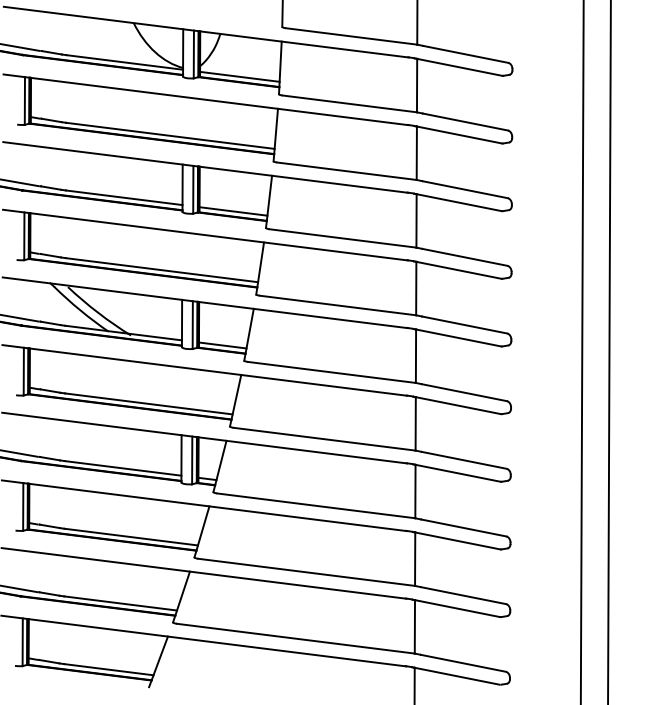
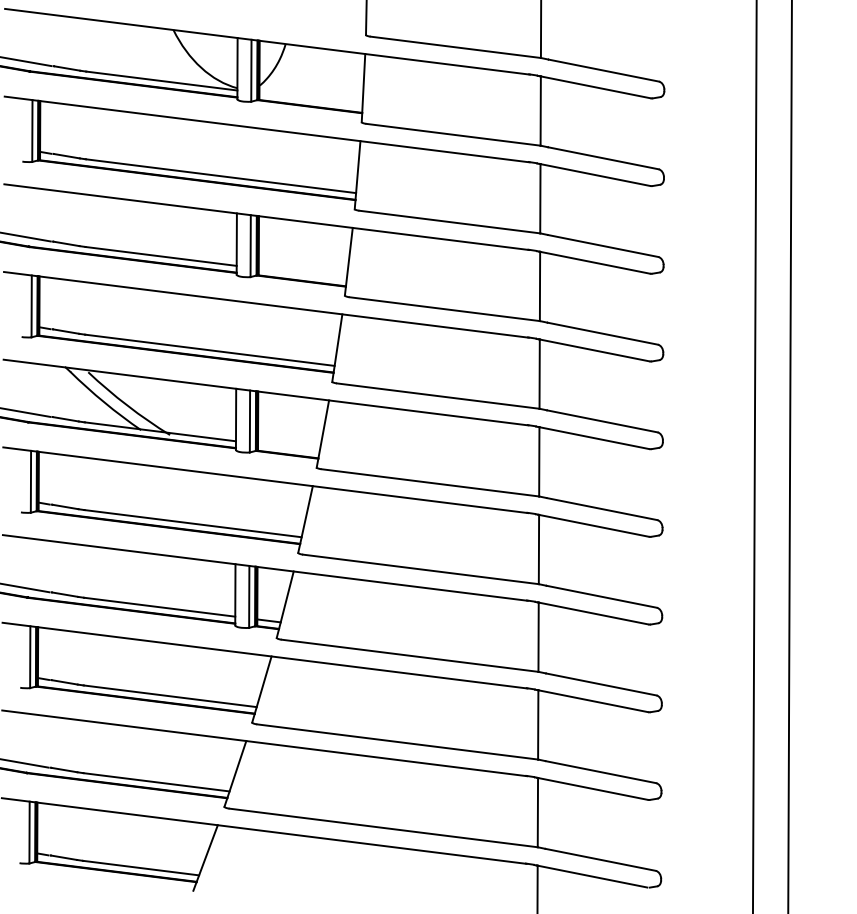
line: (239, 76) -> (310, 99), removed
line: (233, 210) -> (302, 273), removed
line: (222, 345) -> (288, 447), removed

